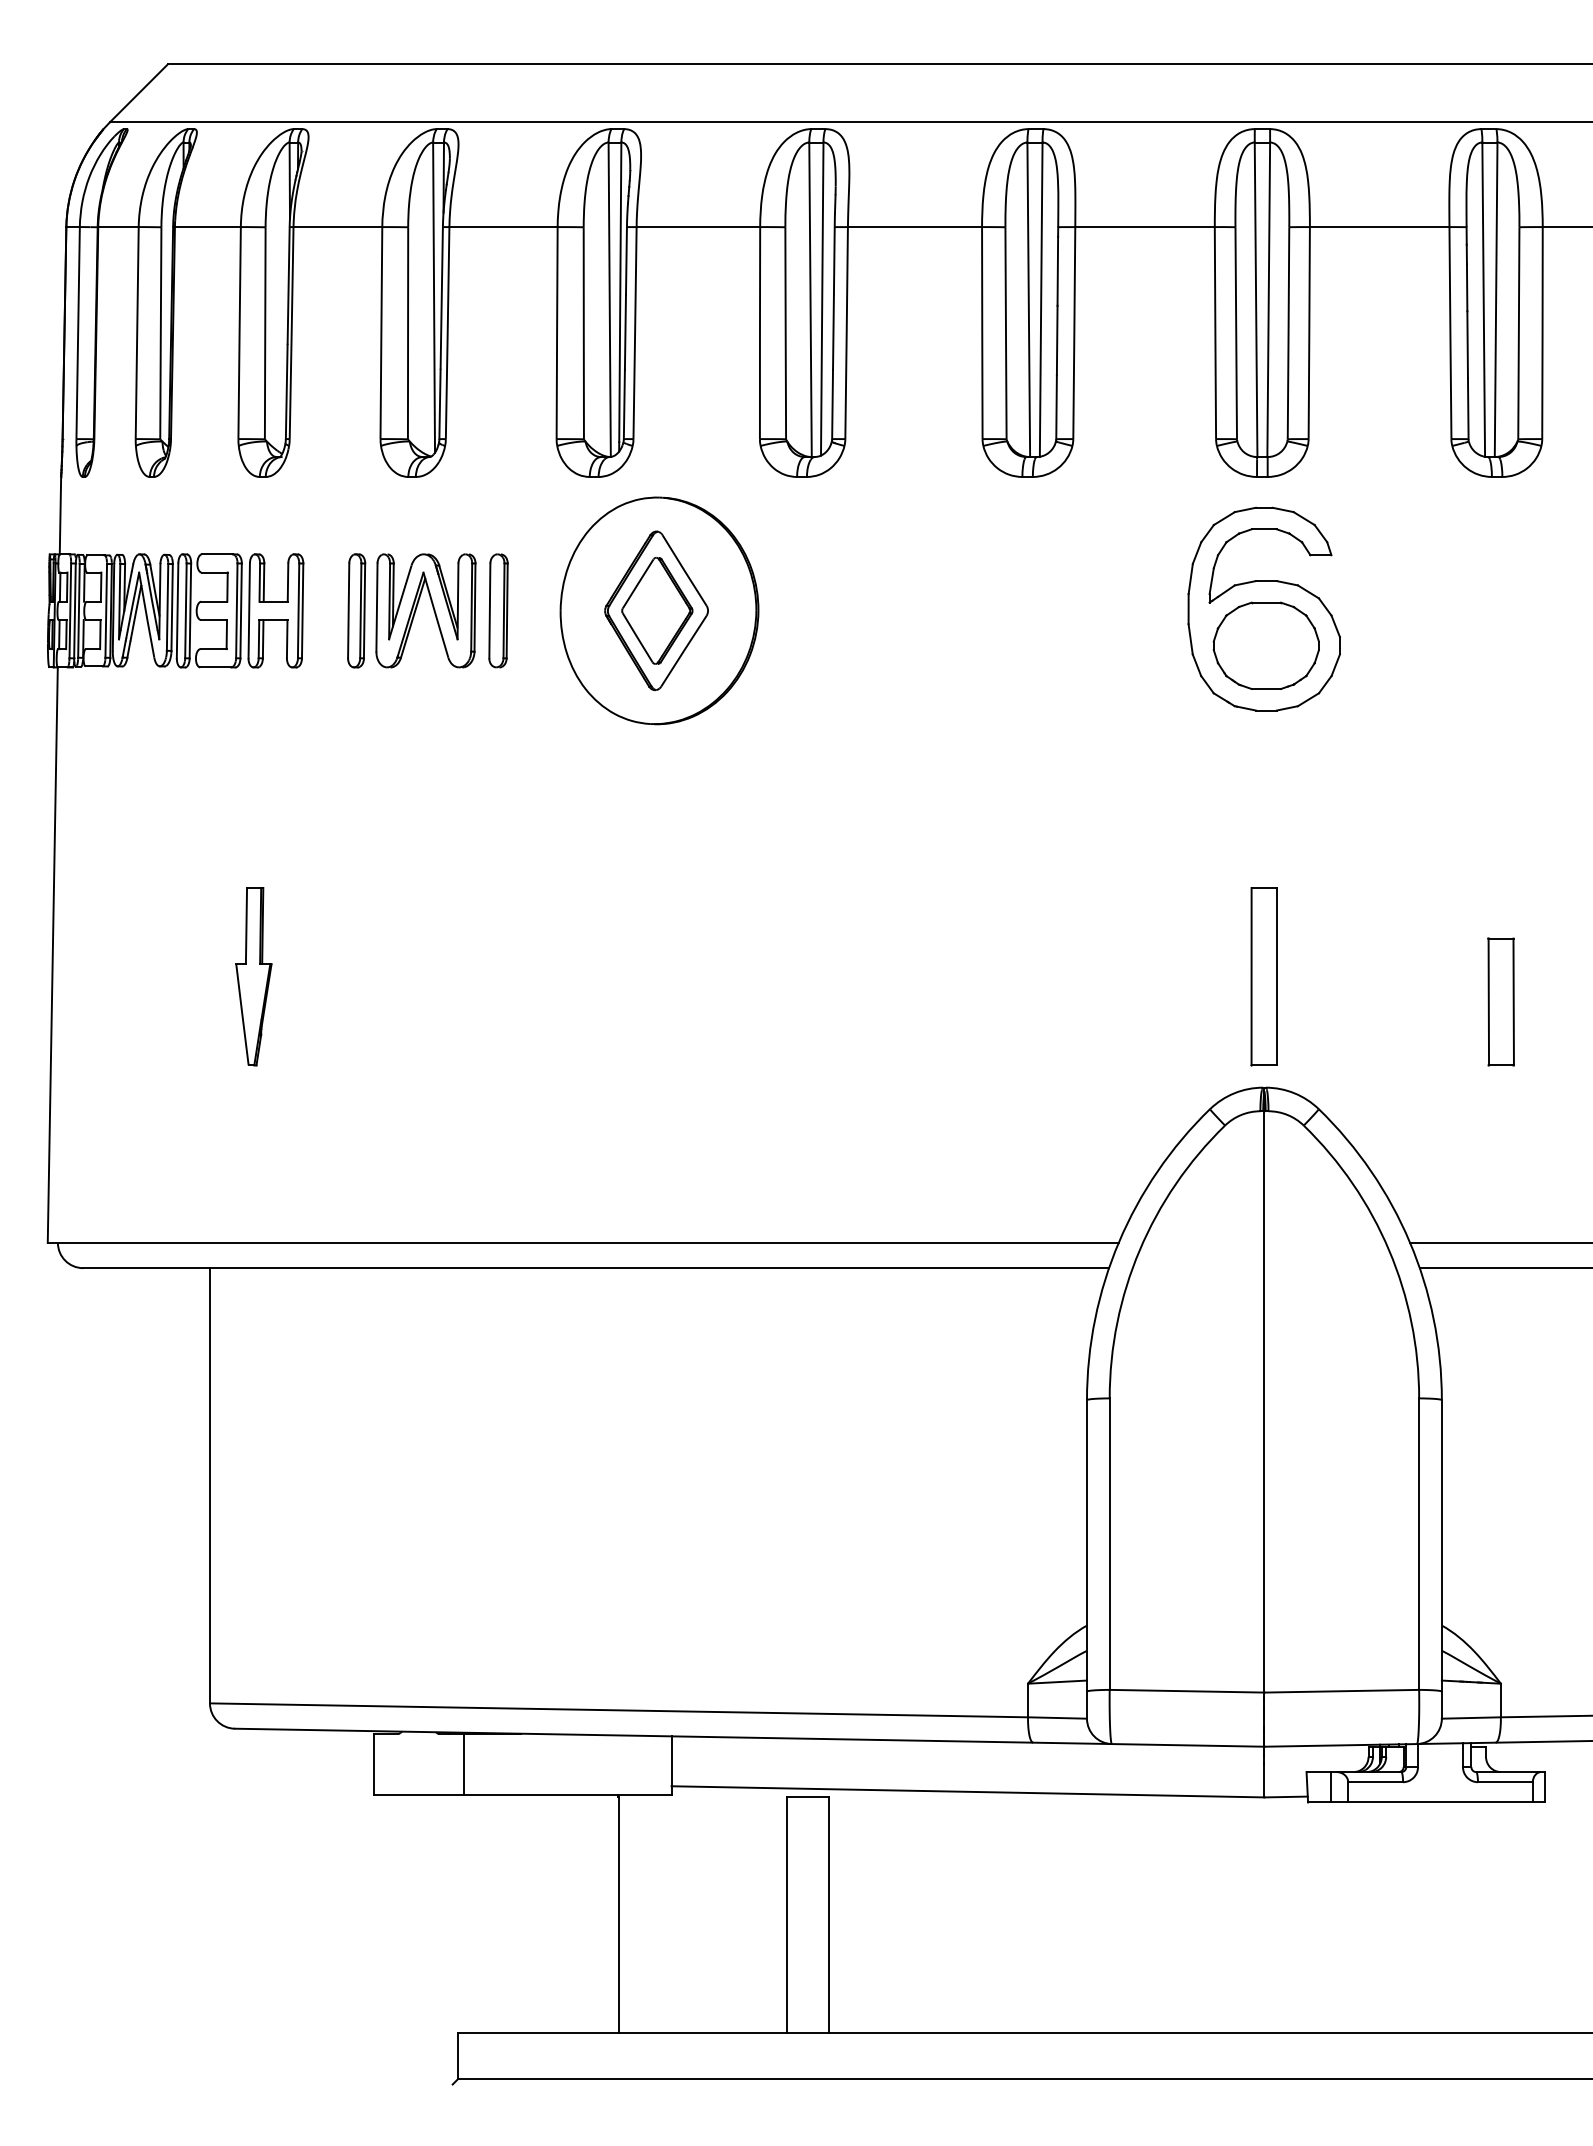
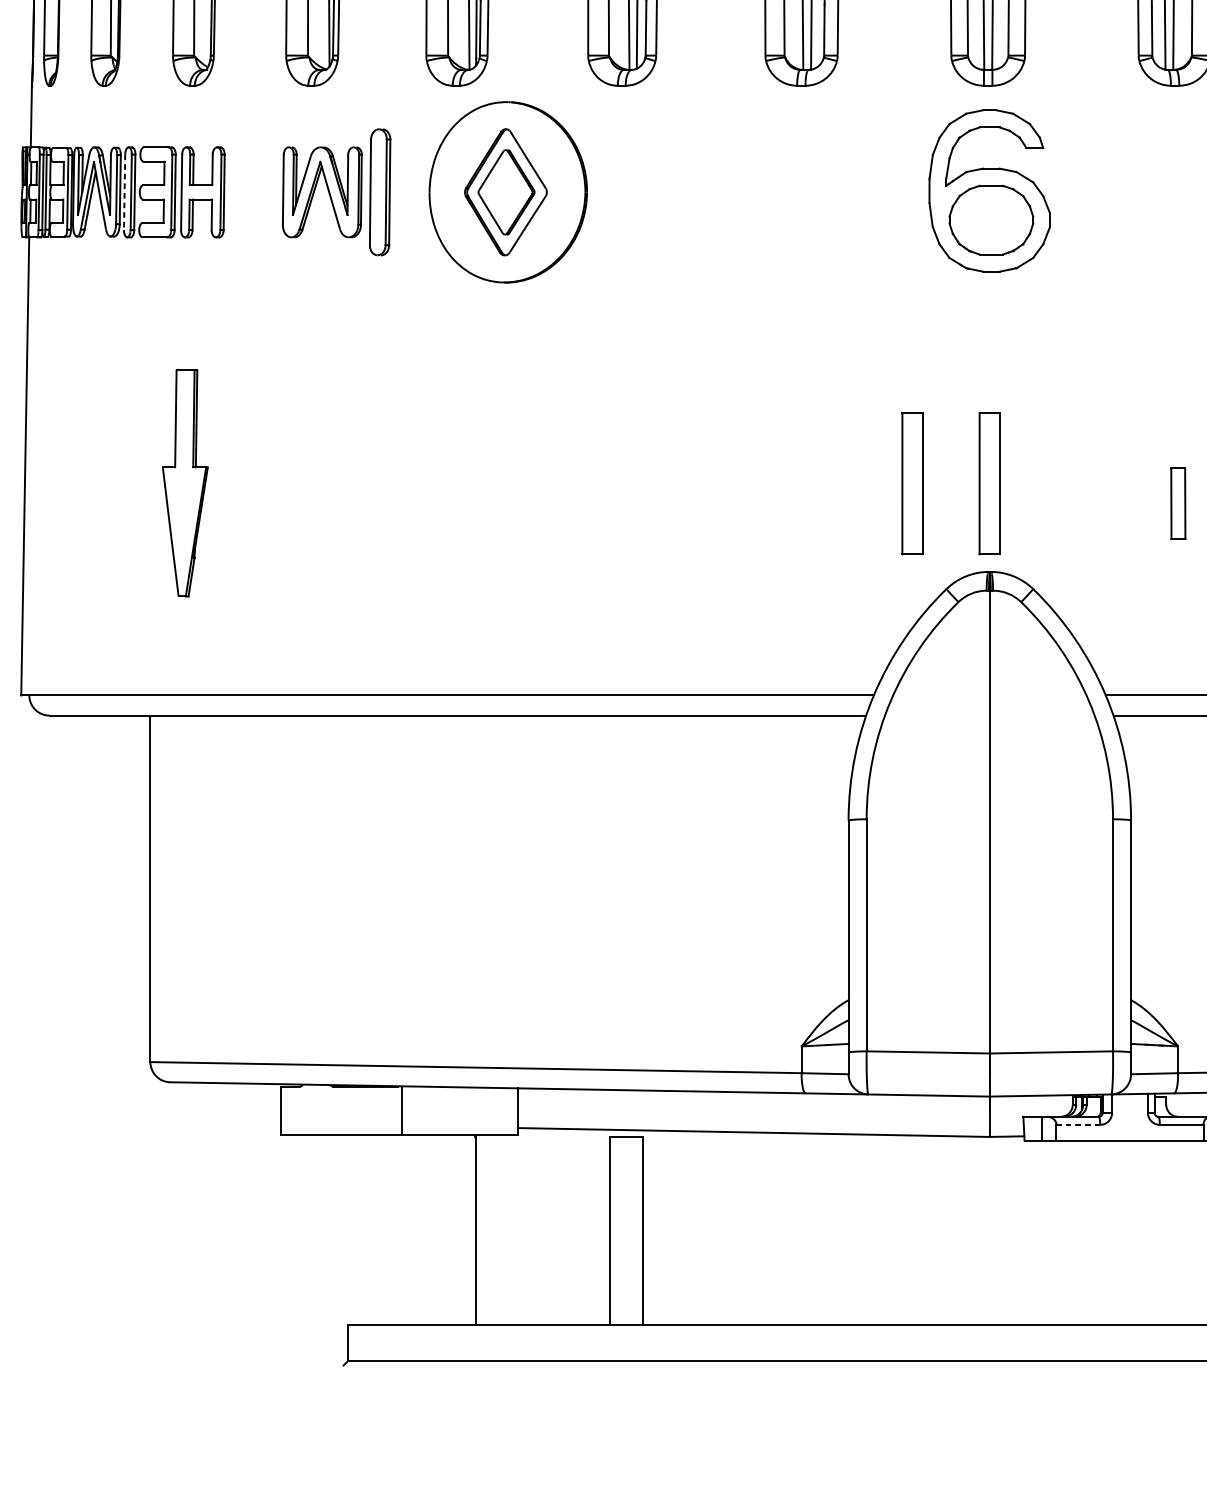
part: (356, 610) -> (267, 192), removed
part: (498, 610) -> (380, 192), size x1.4
line: (177, 611) -> (124, 192), solid -> dashed
part: (253, 976) -> (185, 483), size x1.6
part: (1166, 976) -> (911, 483), added
part: (1500, 1001) -> (1177, 503), size x0.7
line: (463, 1764) -> (401, 1110), moved
line: (1375, 1782) -> (1078, 1125), solid -> dashed

